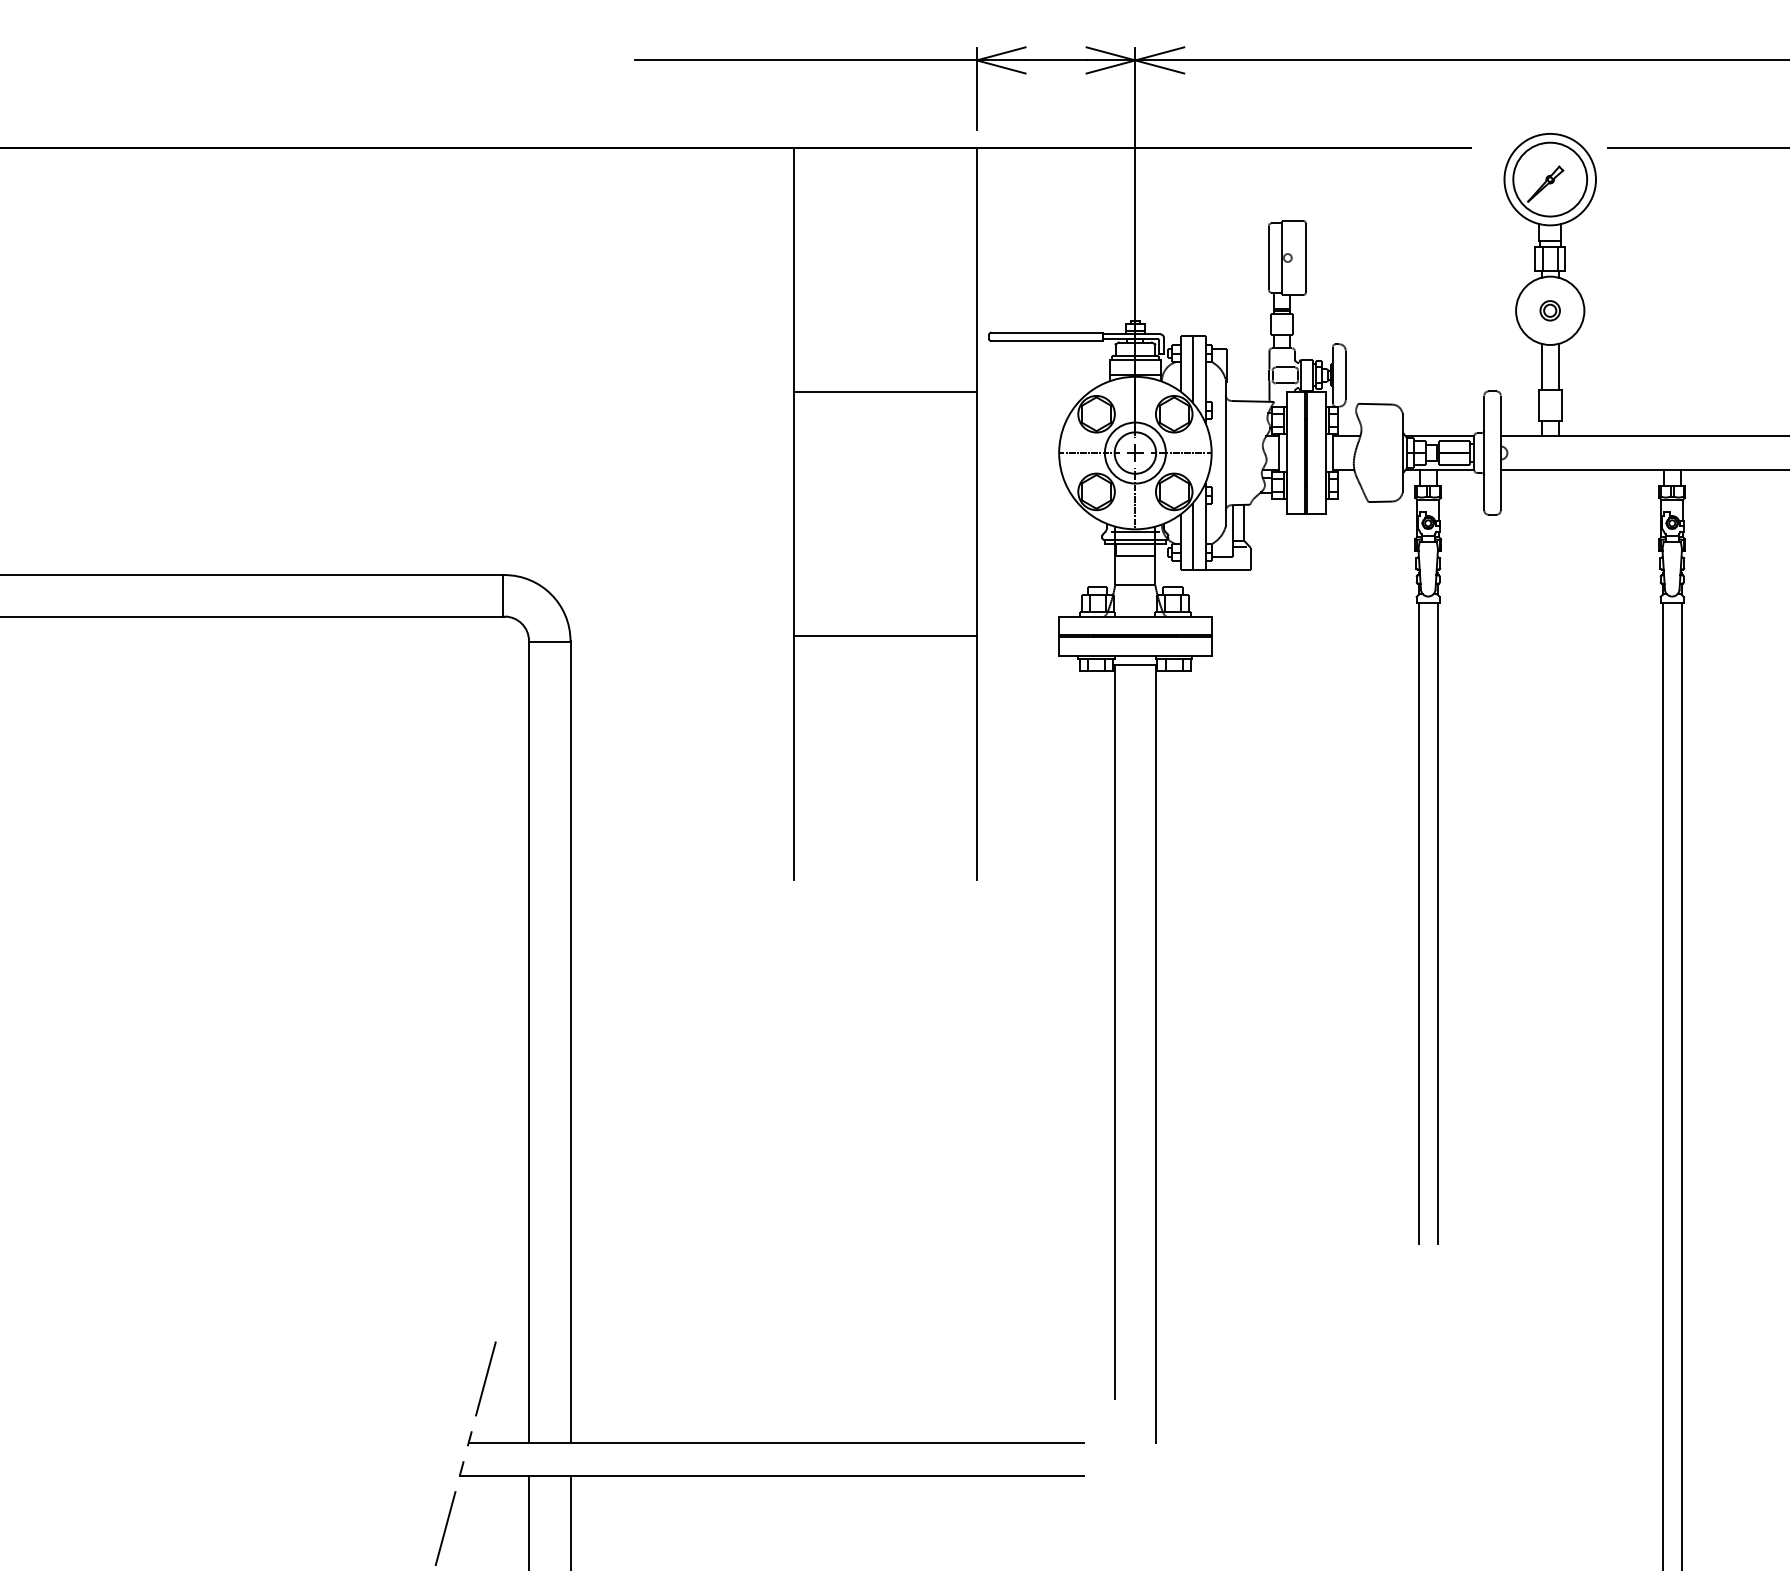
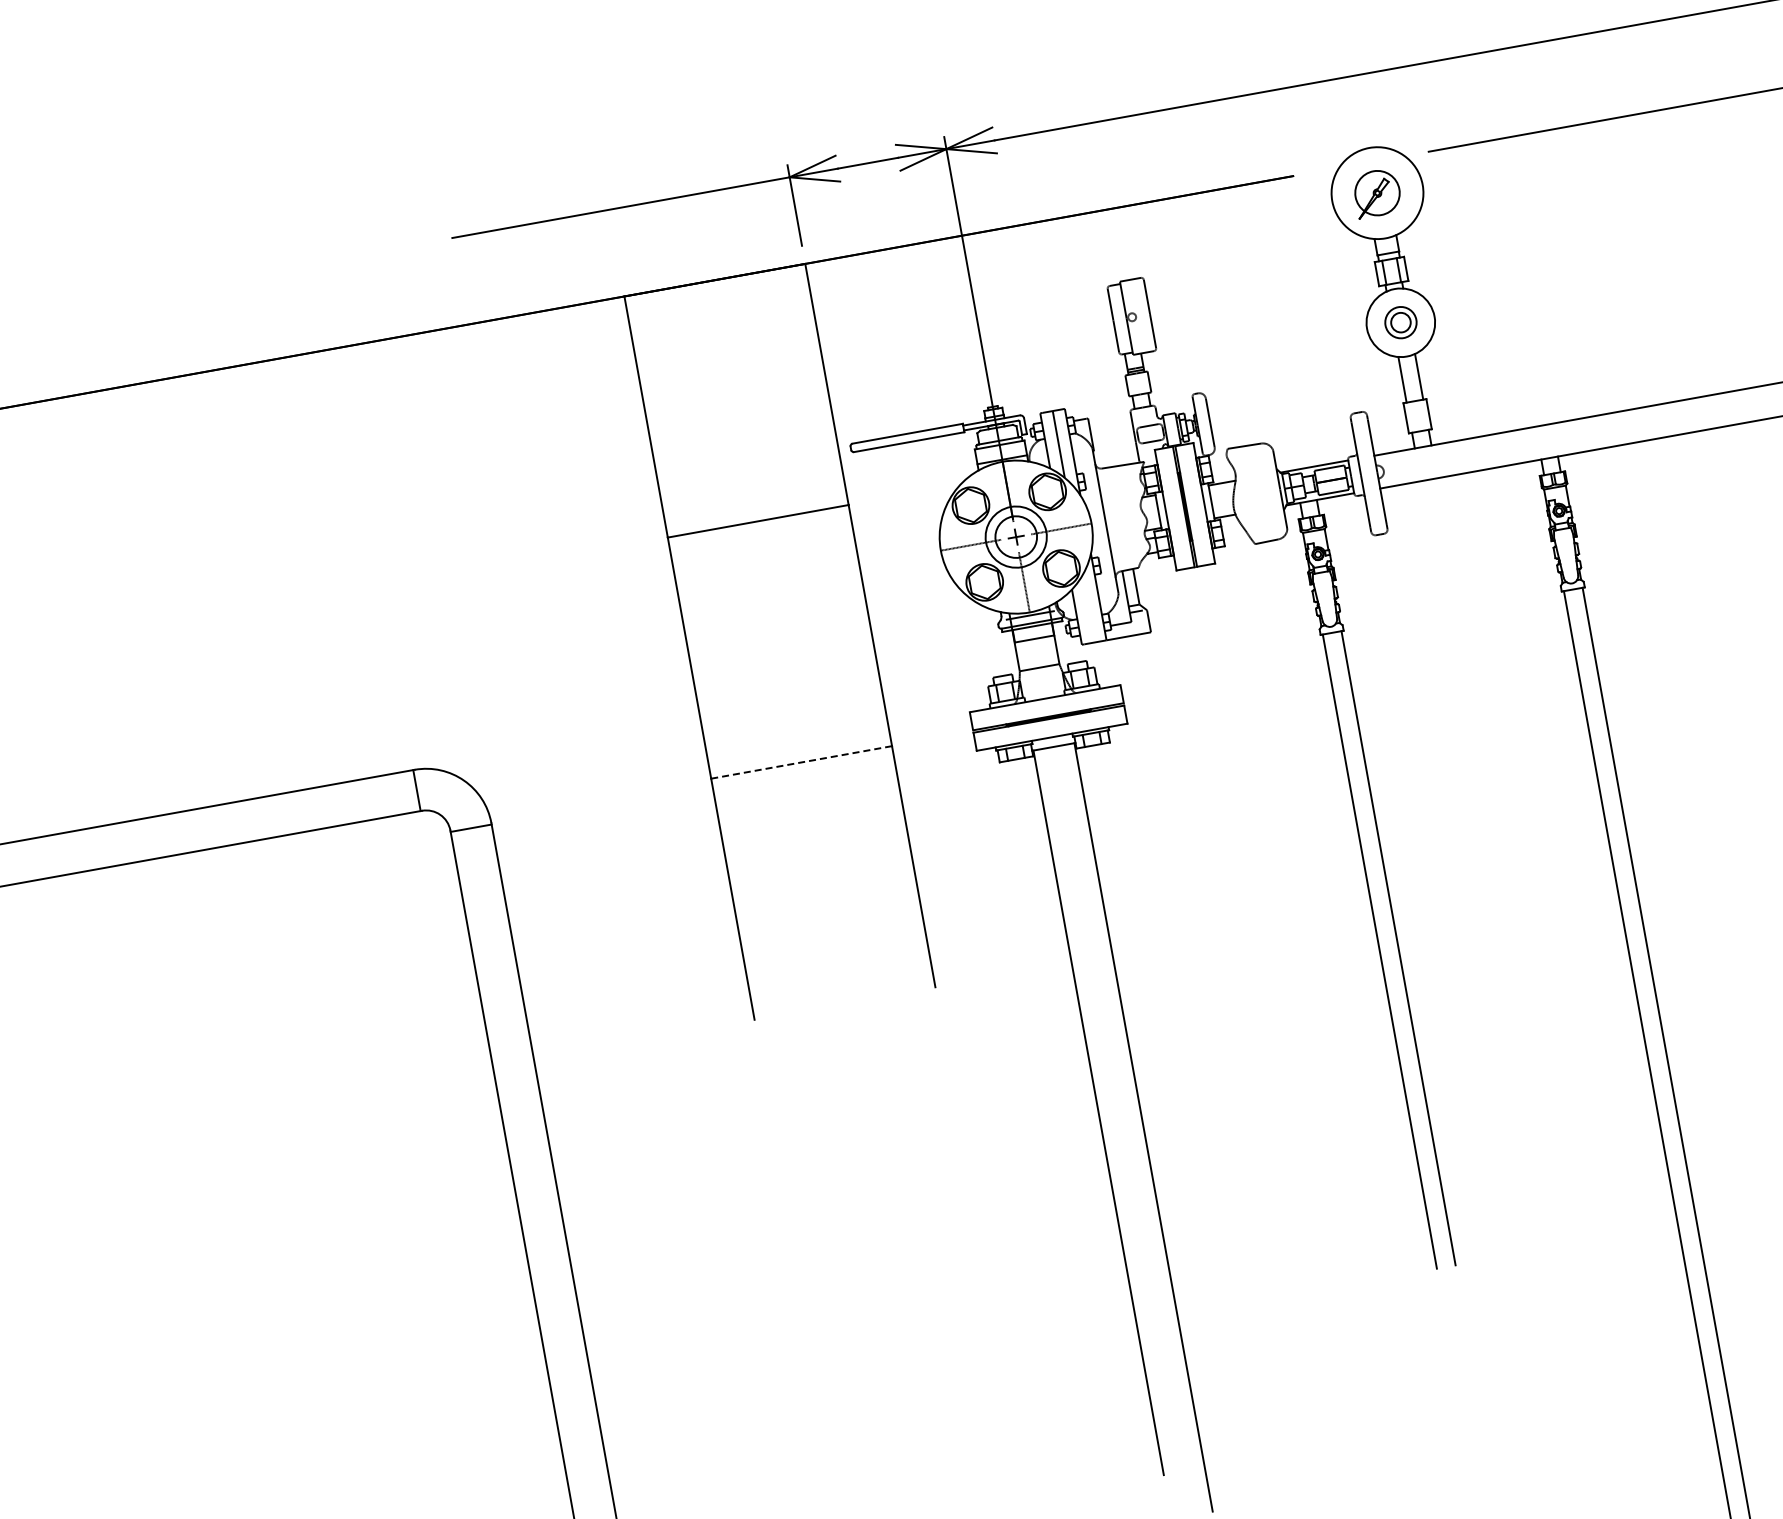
circle: (1550, 179) -> (1377, 192), size x0.6
part: (1549, 310) -> (1400, 322), size x1.6
line: (1193, 536) -> (1088, 609), removed
line: (885, 636) -> (801, 762), solid -> dashed

